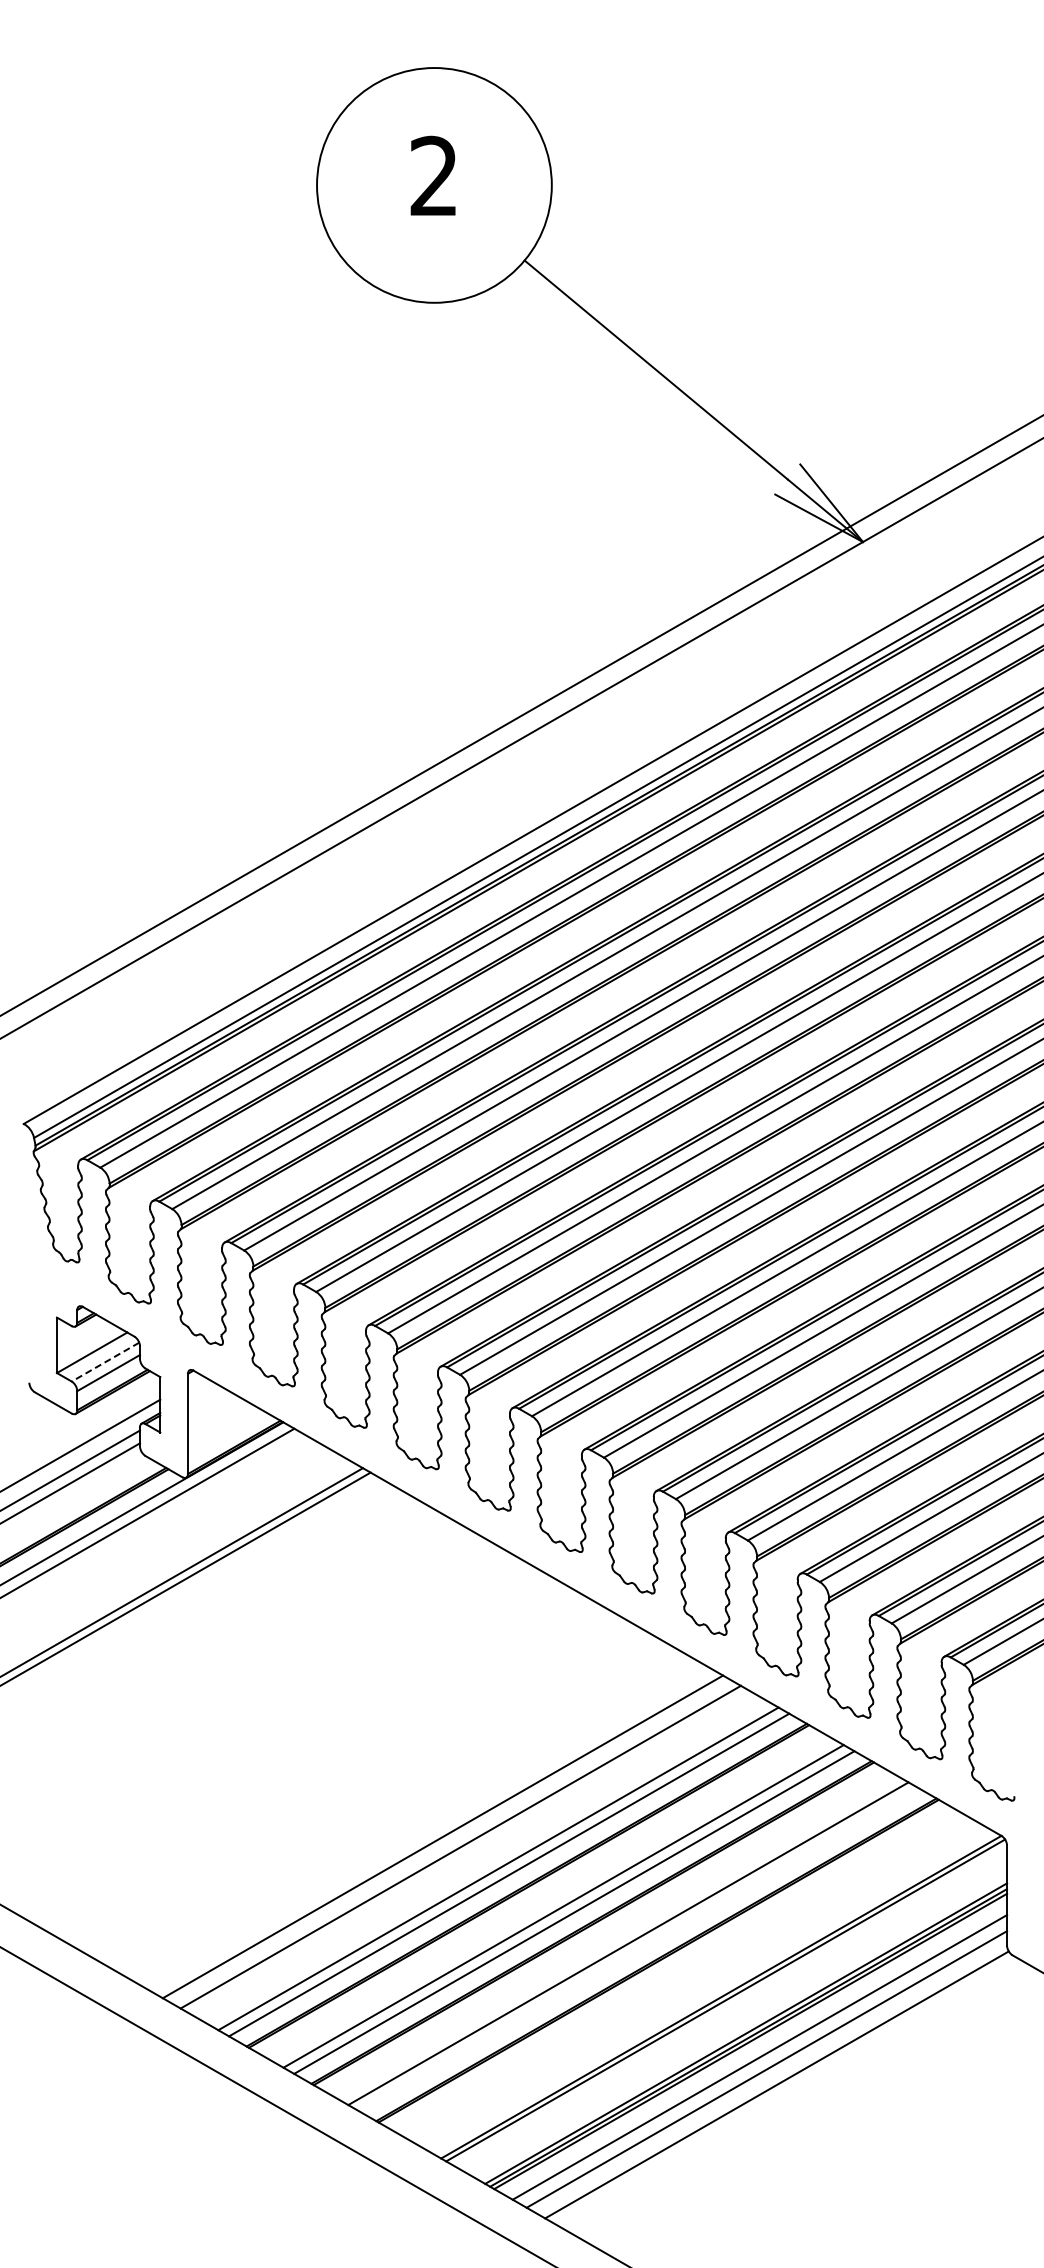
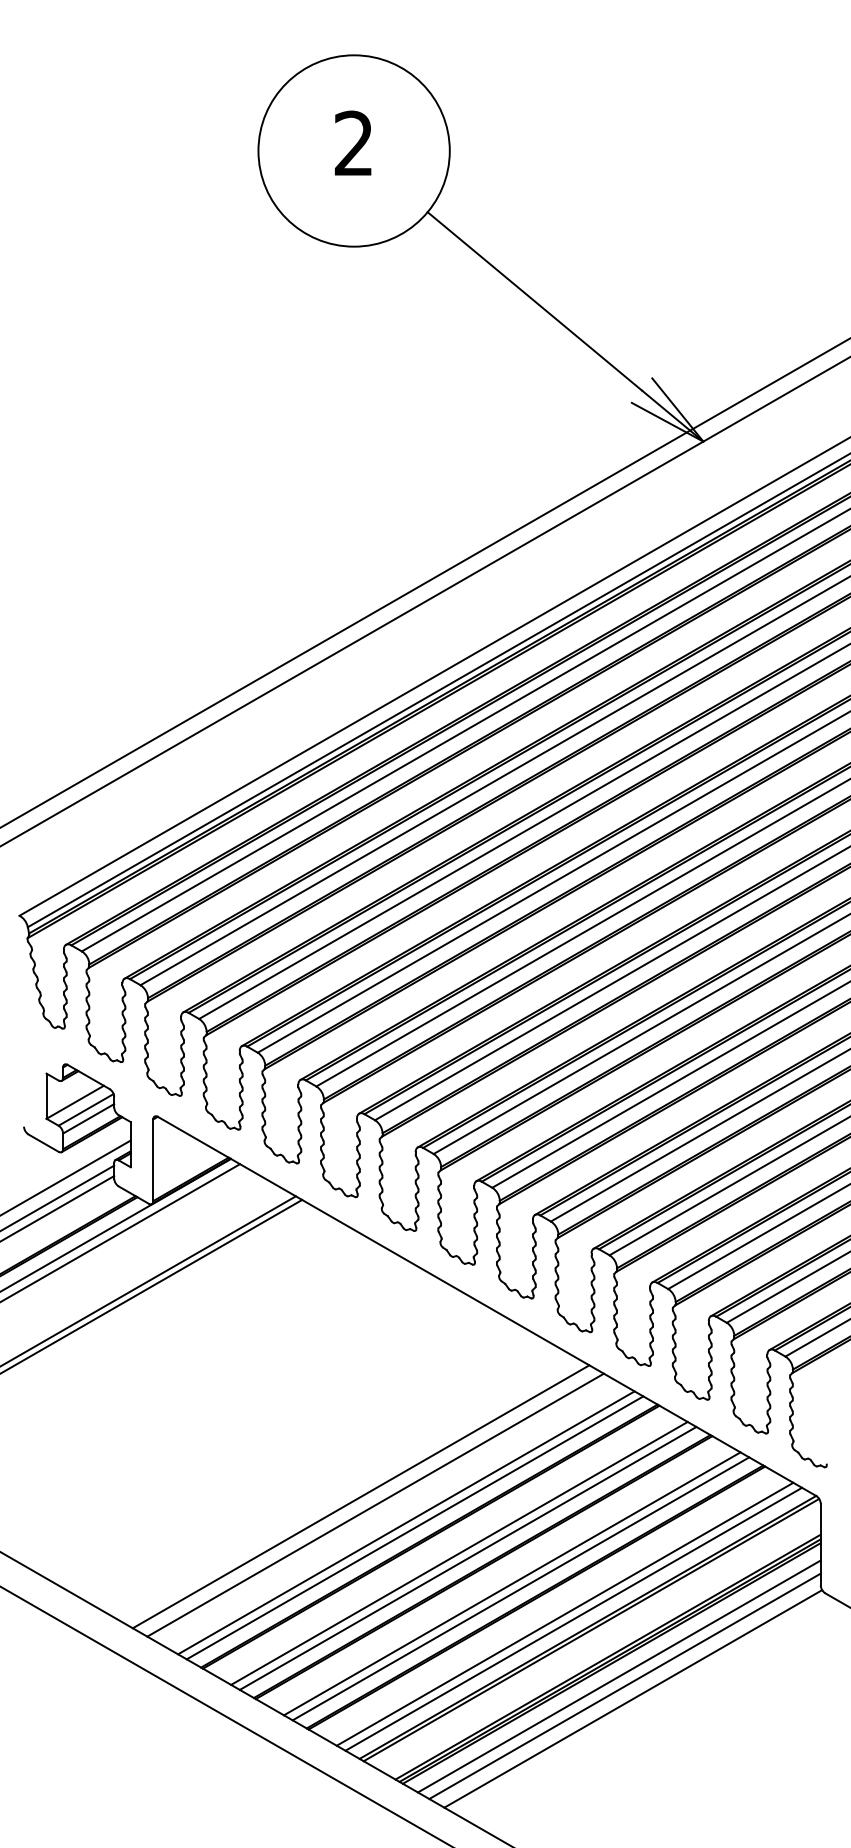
line: (105, 1362) -> (86, 1110), dashed -> solid
line: (639, 1949) -> (521, 1588), added
line: (693, 1980) -> (565, 1613), added
line: (703, 1986) -> (573, 1618), added

